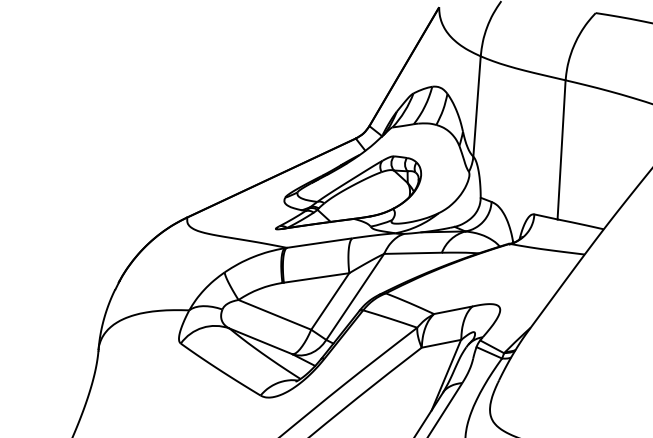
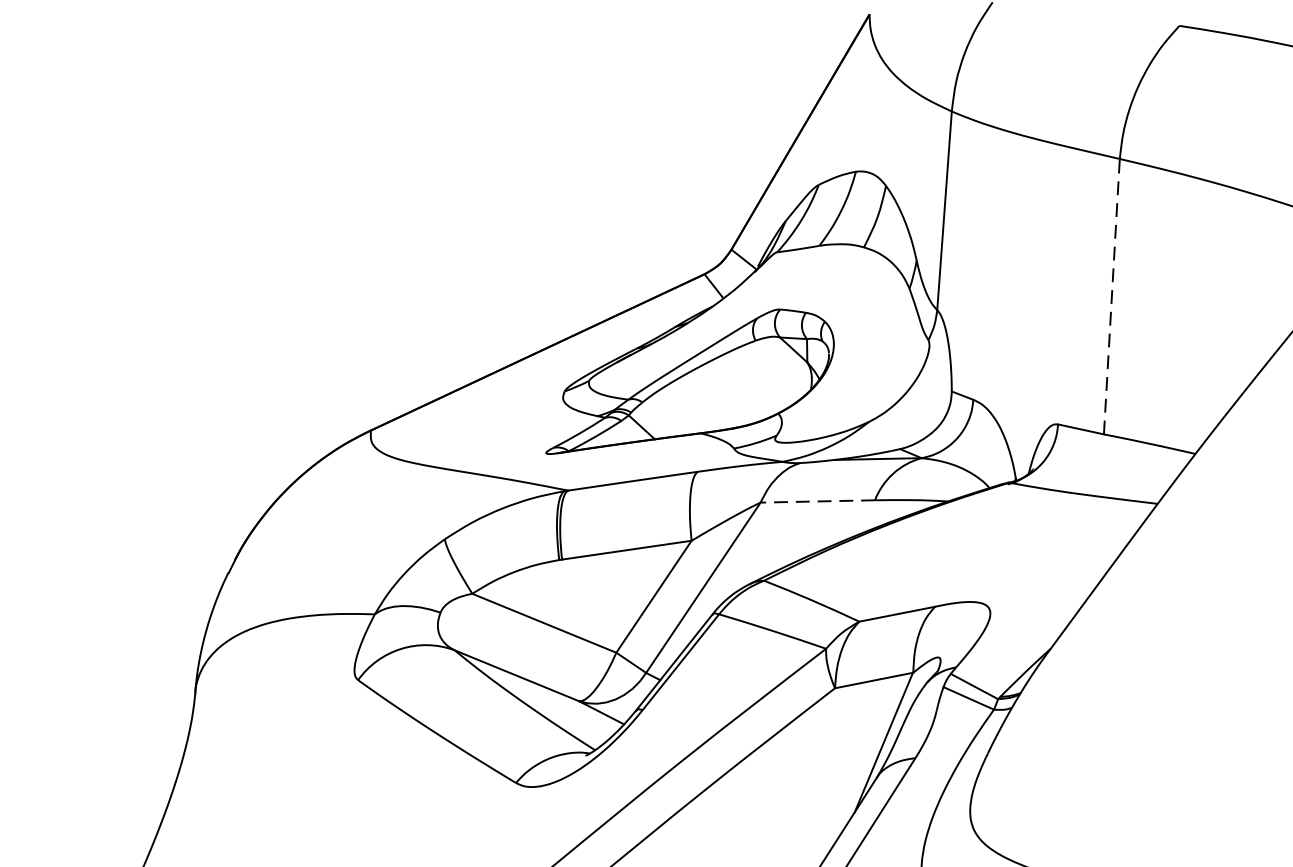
line: (561, 149) -> (1111, 295), solid -> dashed
line: (413, 253) -> (818, 501), solid -> dashed

